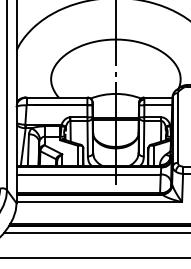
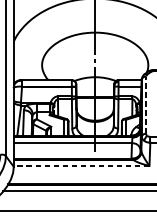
line: (177, 128) -> (145, 105), solid -> dashed
line: (99, 202) -> (81, 166), solid -> dashed

